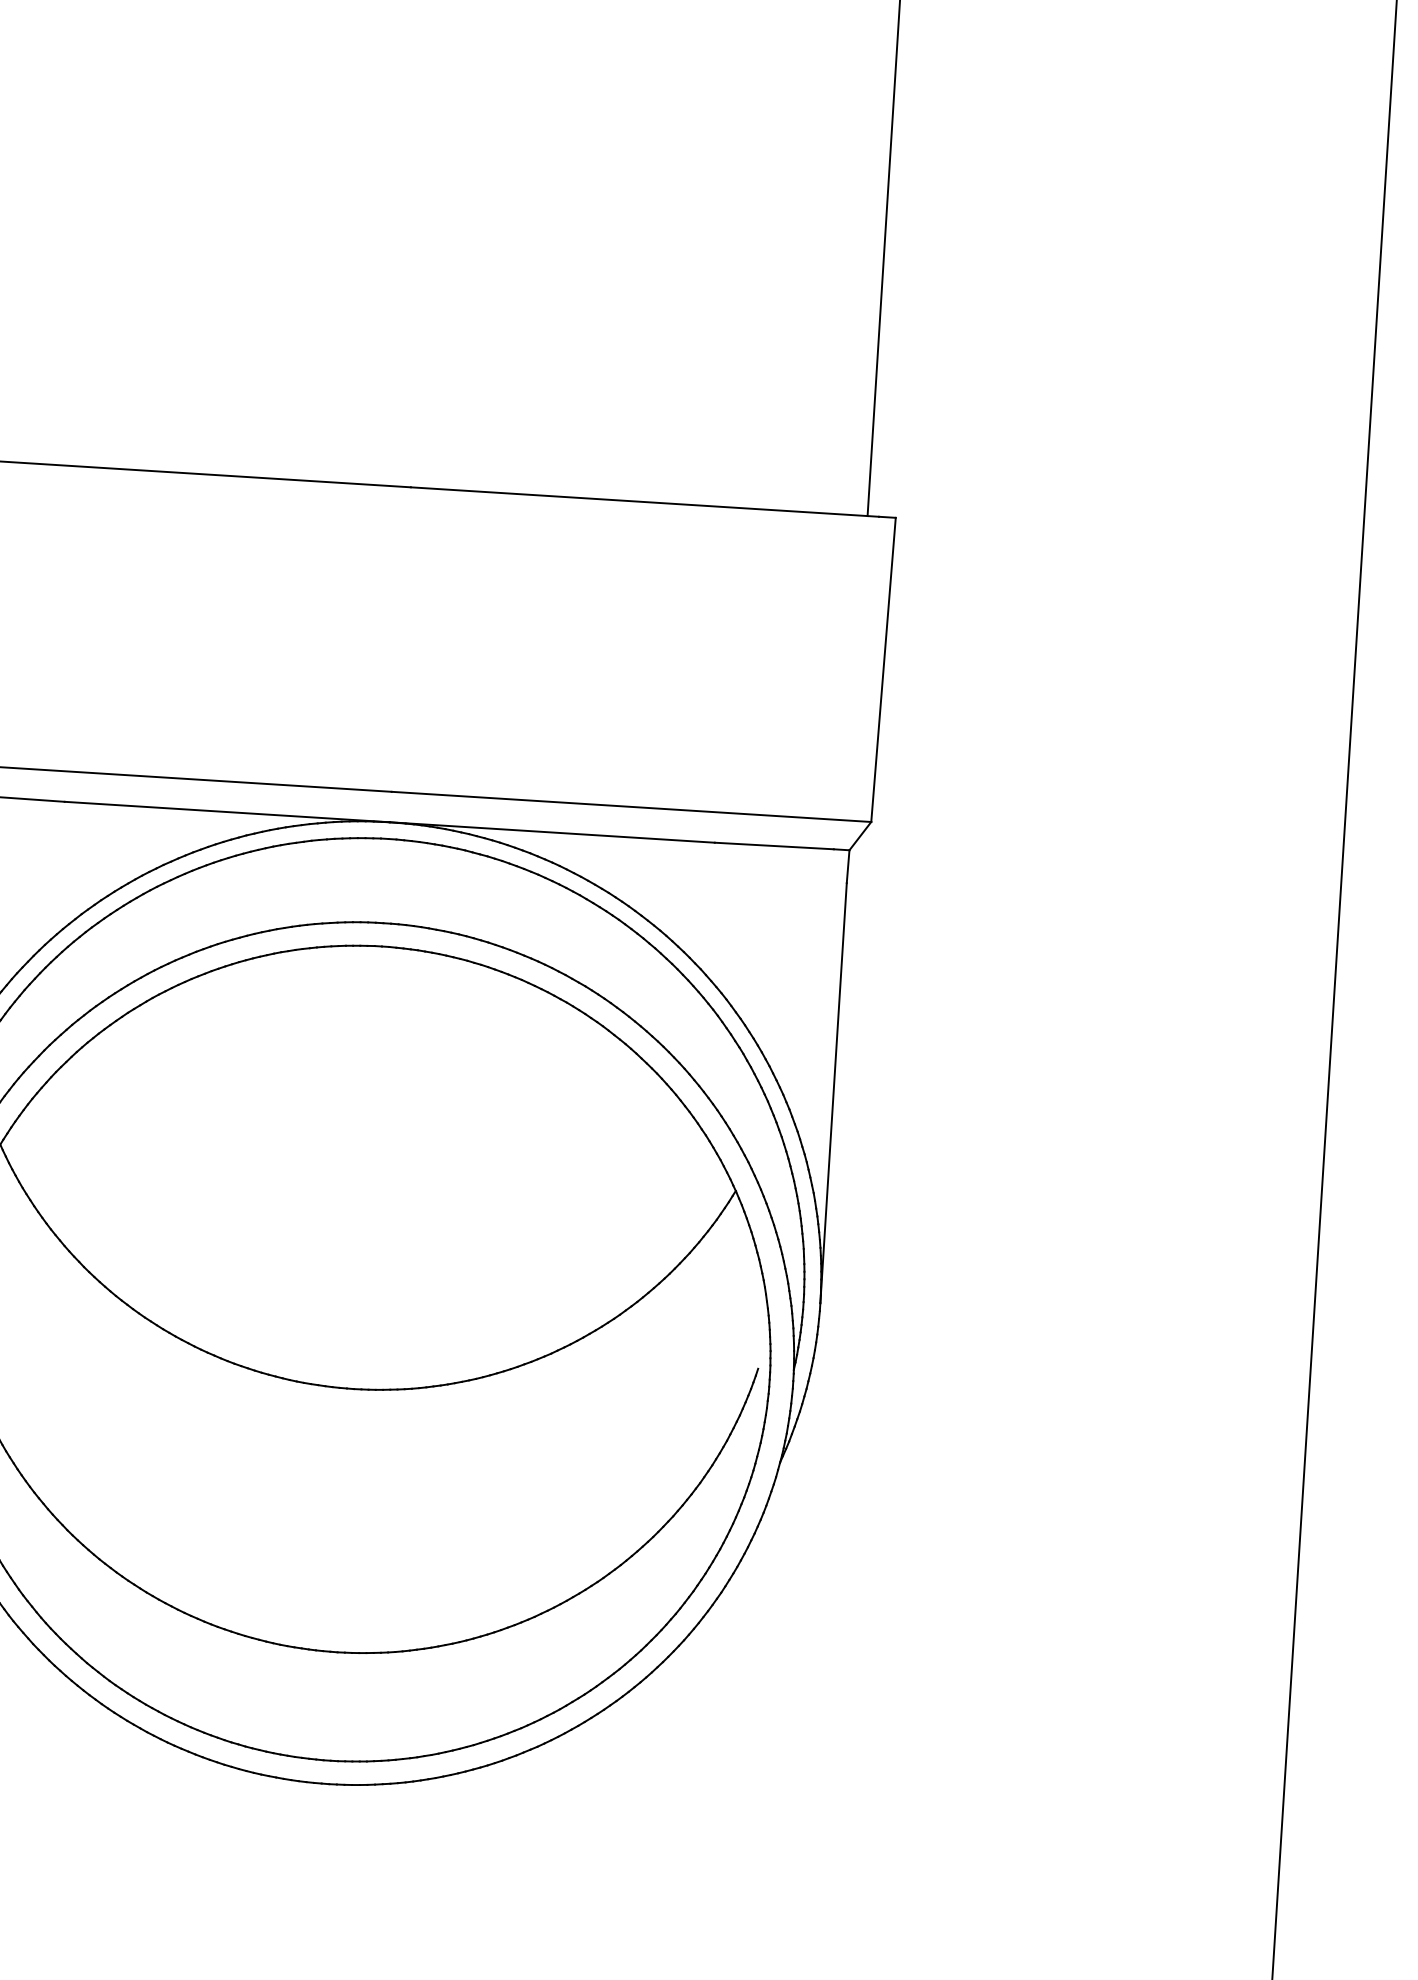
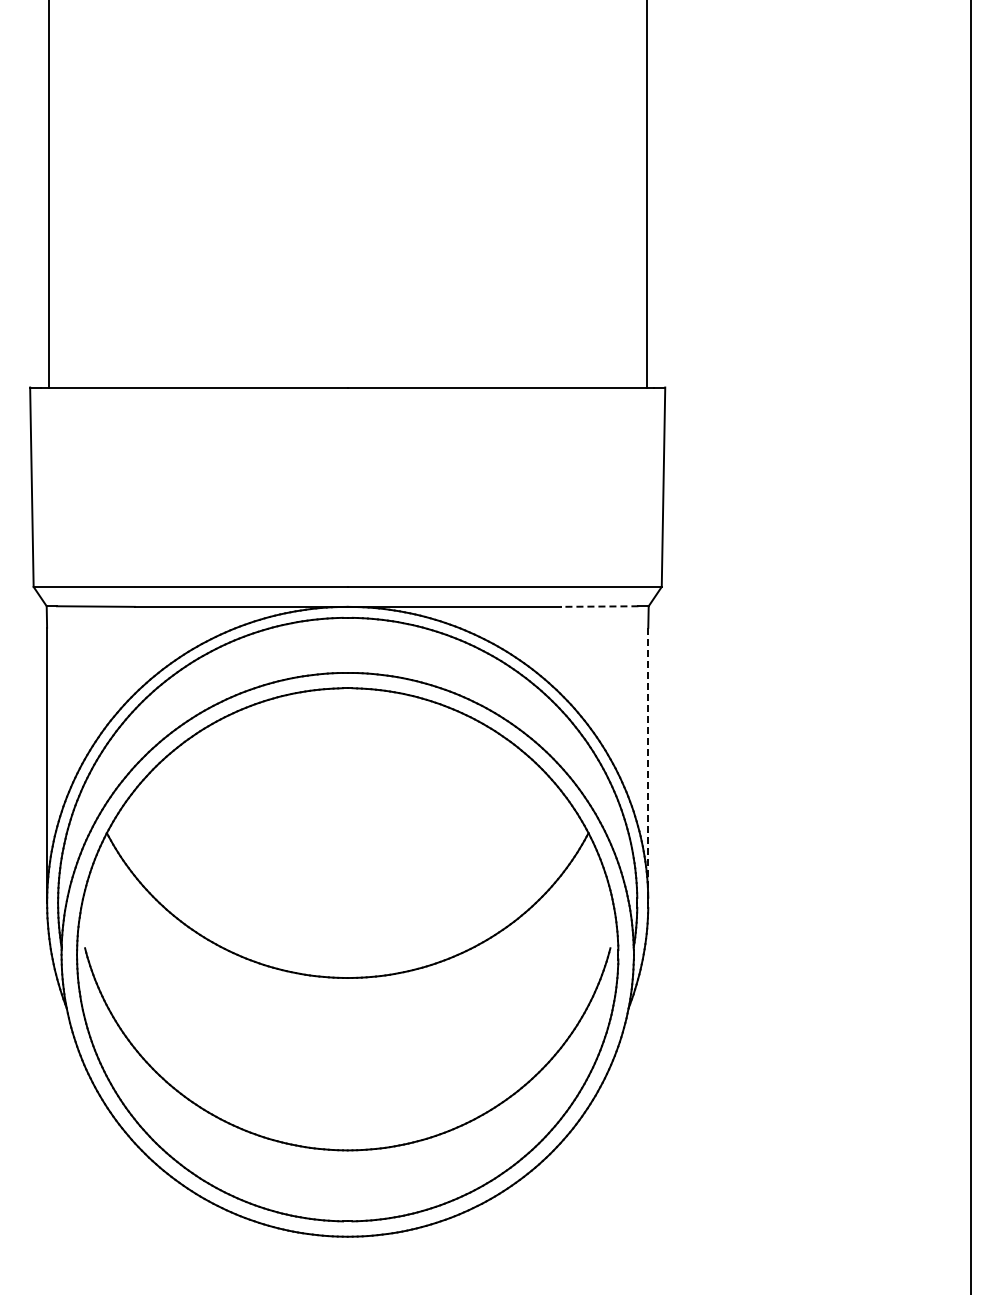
line: (774, 845) -> (599, 606), solid -> dashed
line: (833, 1093) -> (648, 765), solid -> dashed

